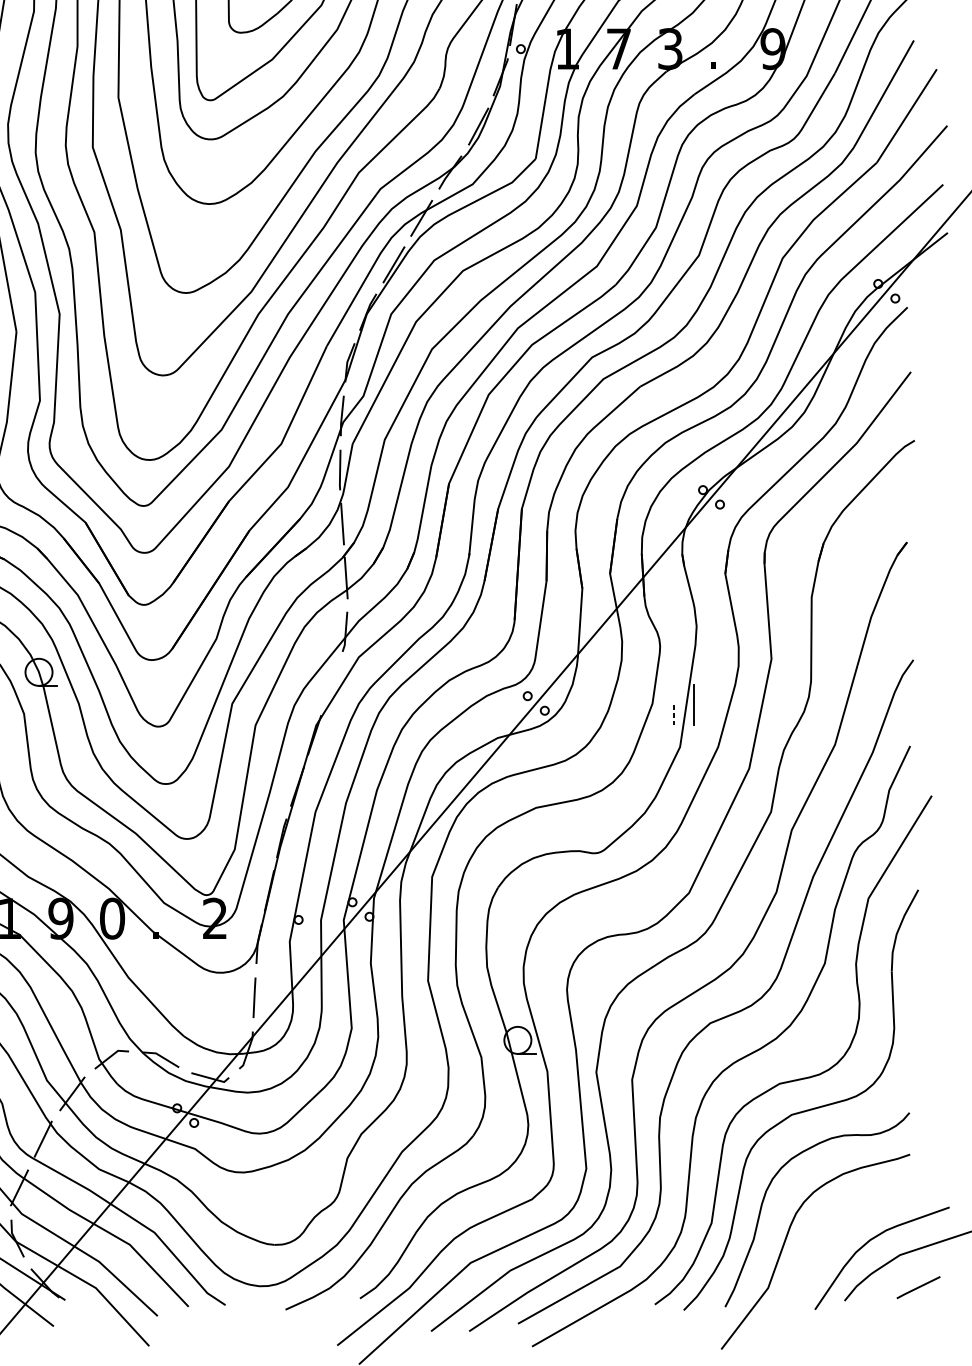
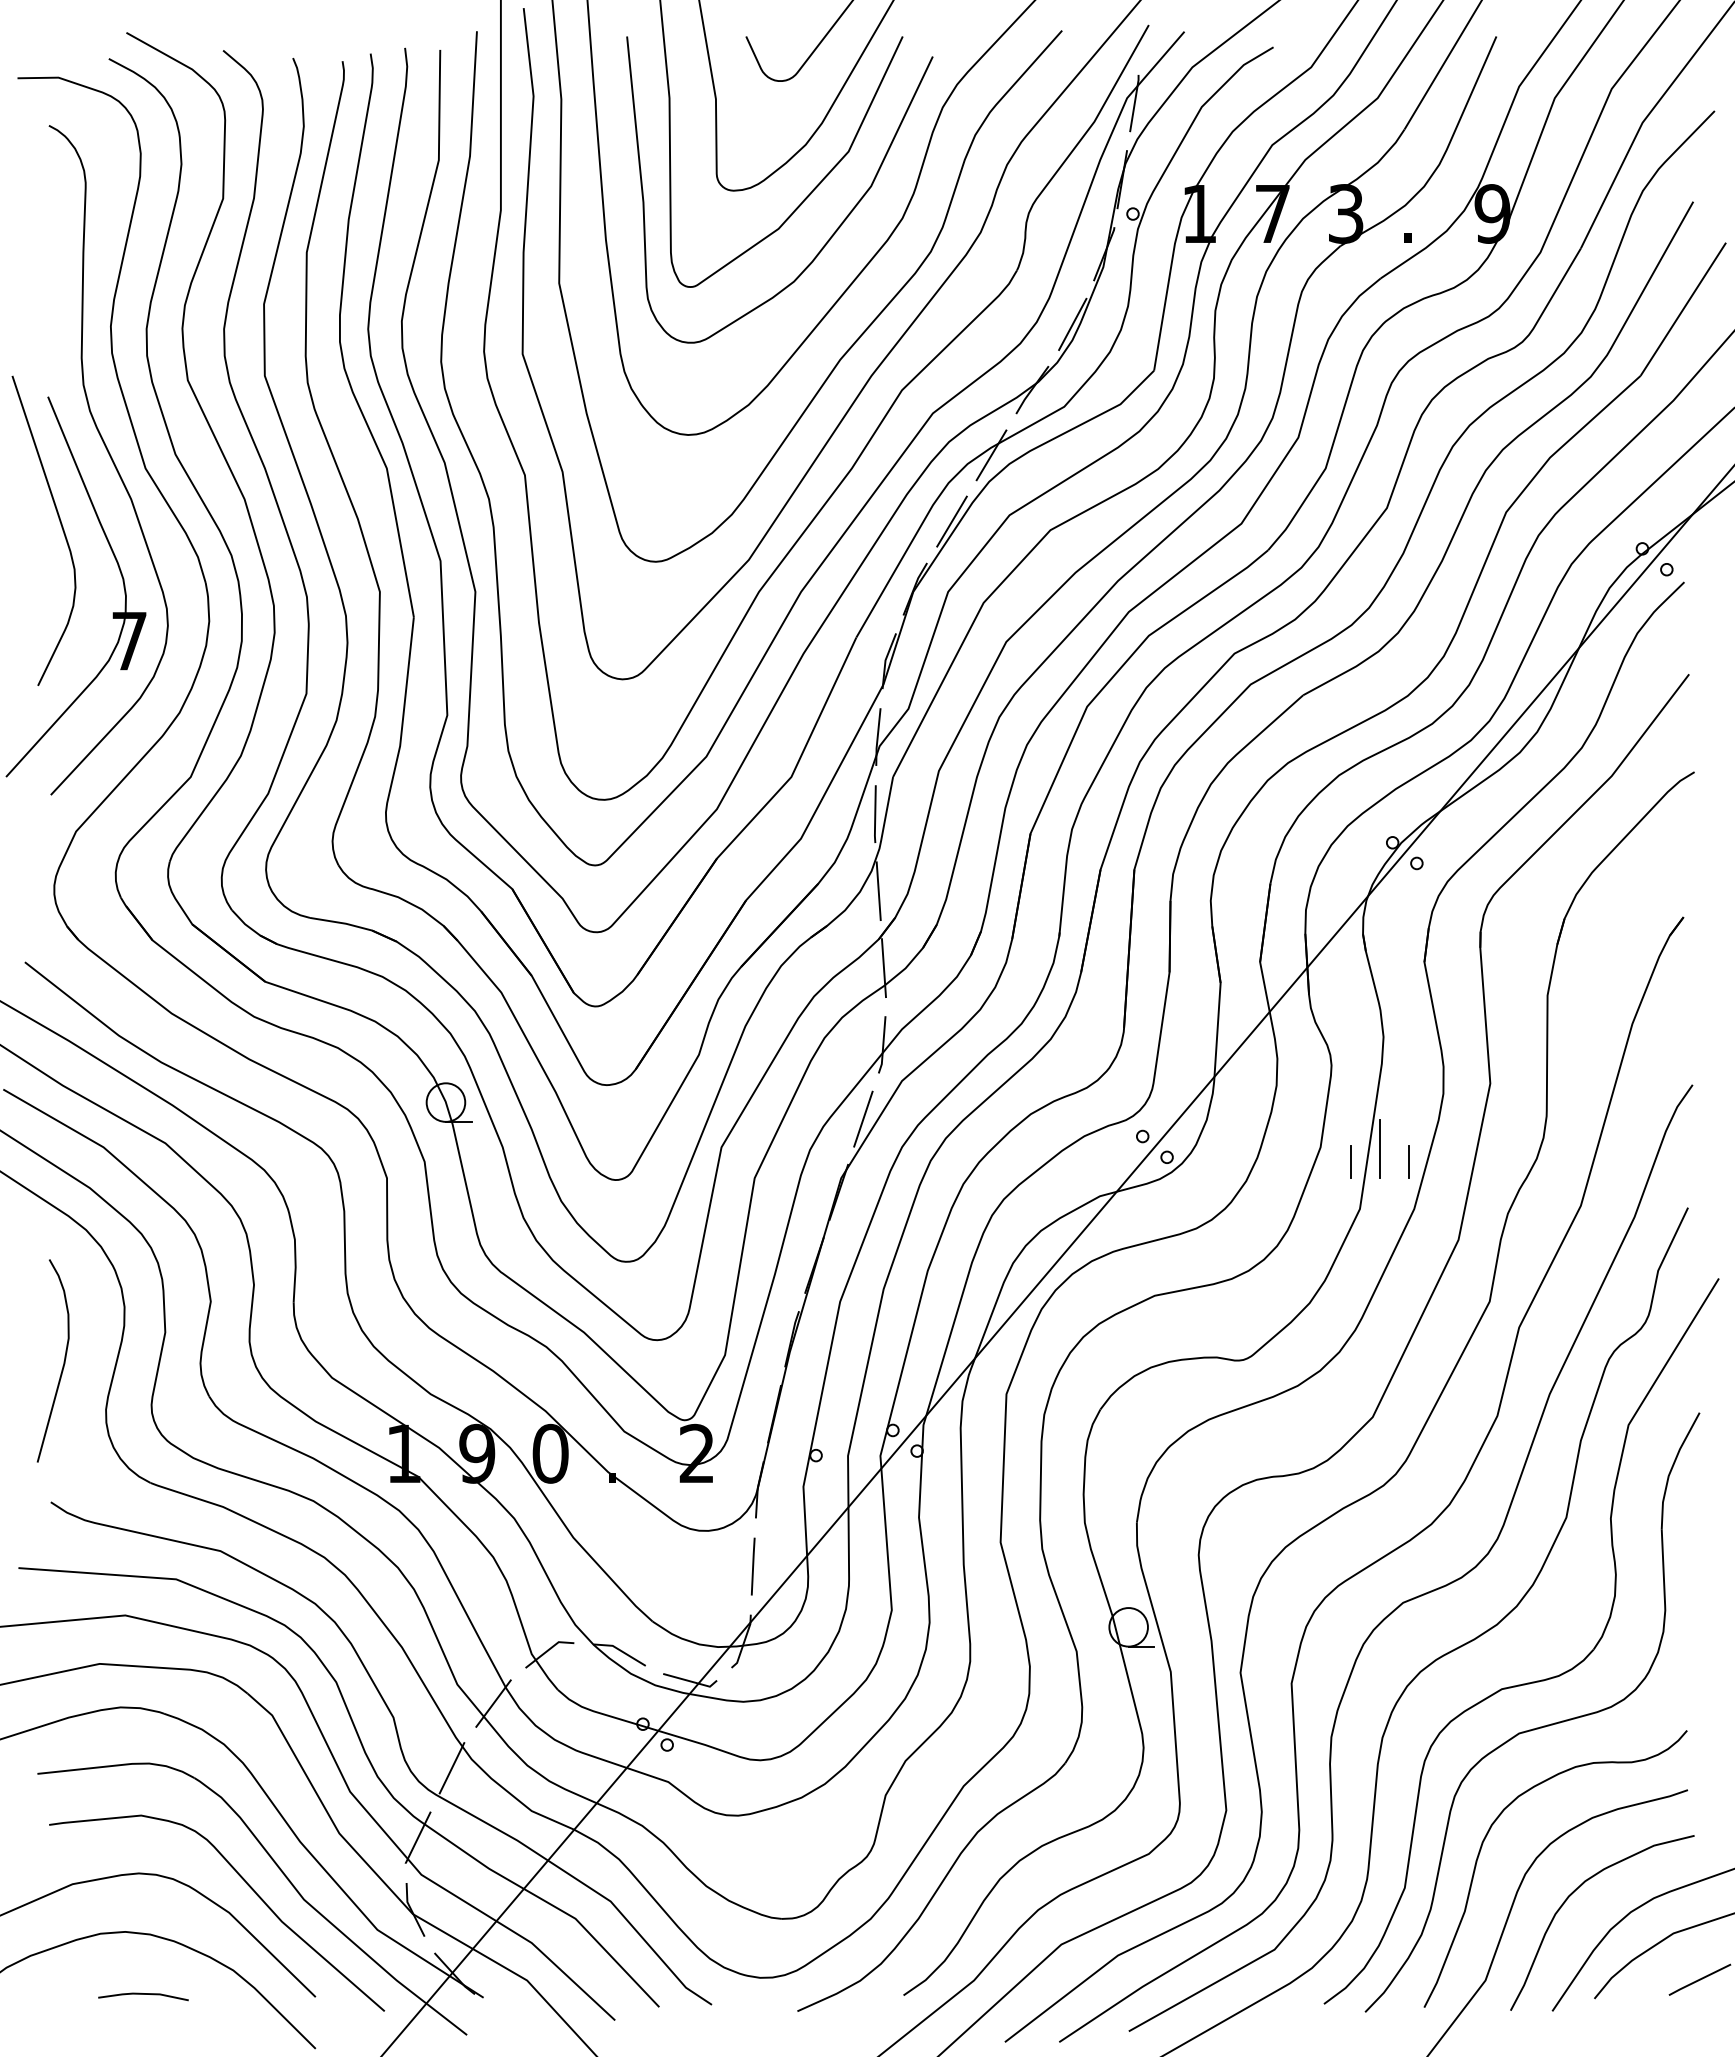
line: (331, 683) -> (863, 1118), added
line: (673, 713) -> (1350, 1161), dashed -> solid
line: (714, 714) -> (1408, 1162), added
curve: (829, 1227) -> (1573, 1893), added

